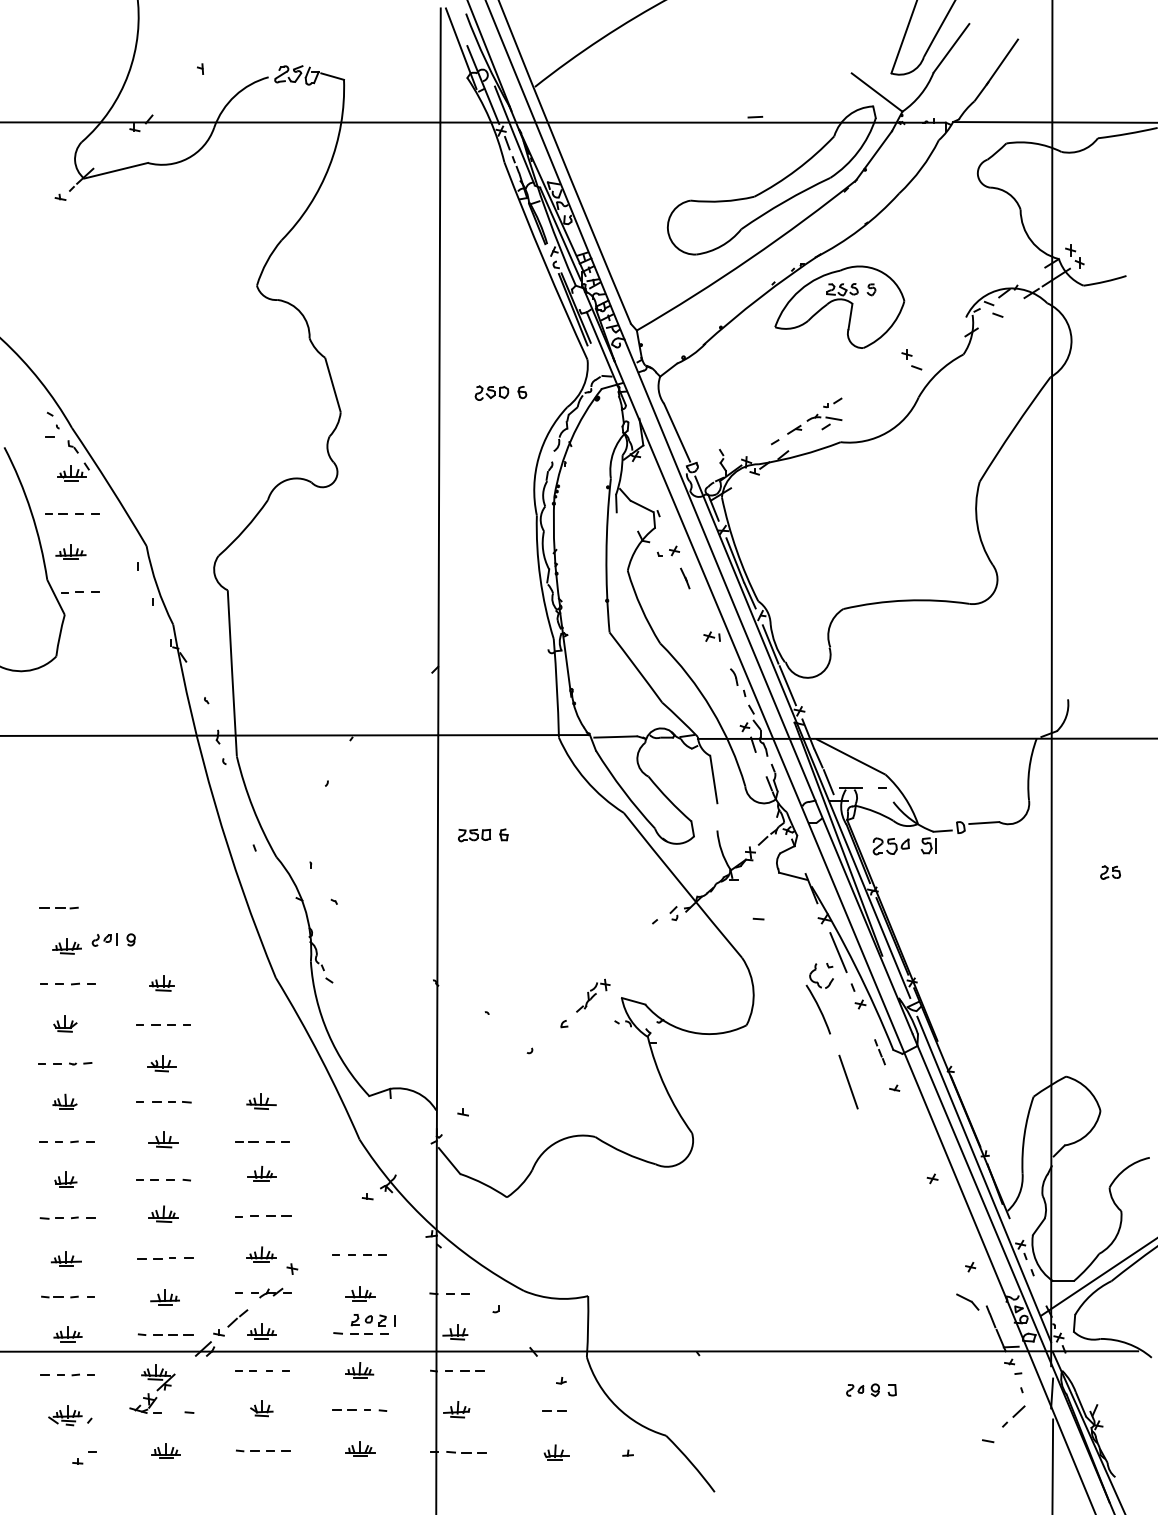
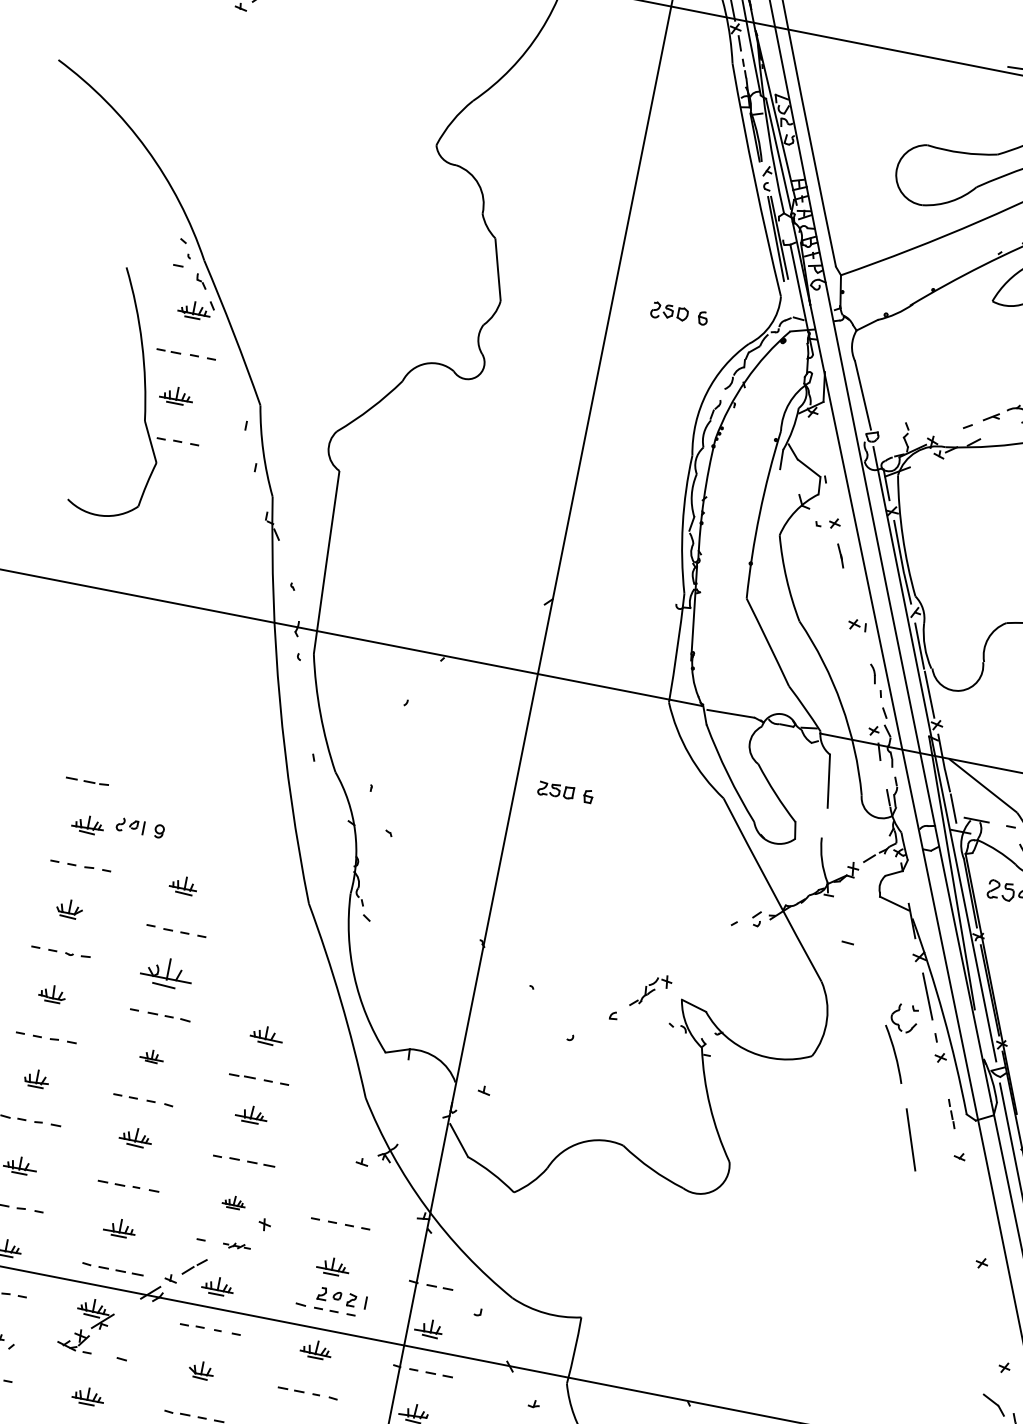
part: (161, 1063) -> (166, 972), size x1.6
part: (163, 1139) -> (151, 1055), size x0.7
part: (261, 1254) -> (234, 1202), size x0.7
part: (271, 1292) -> (236, 1245), size x0.6

